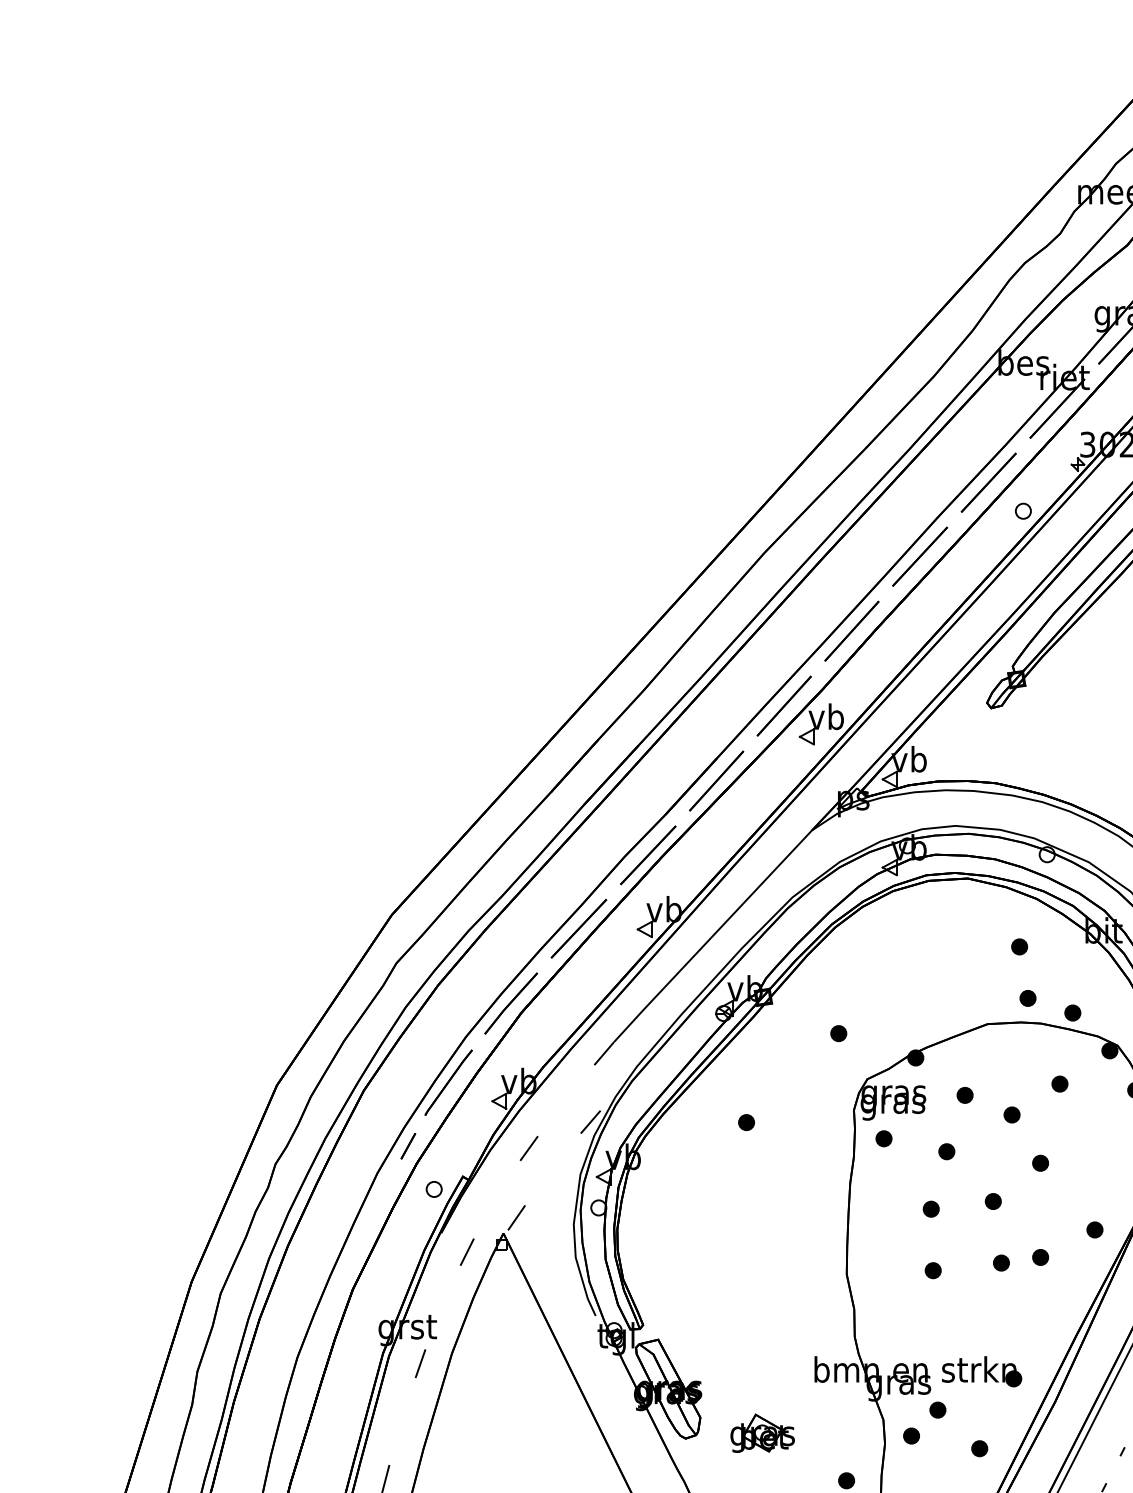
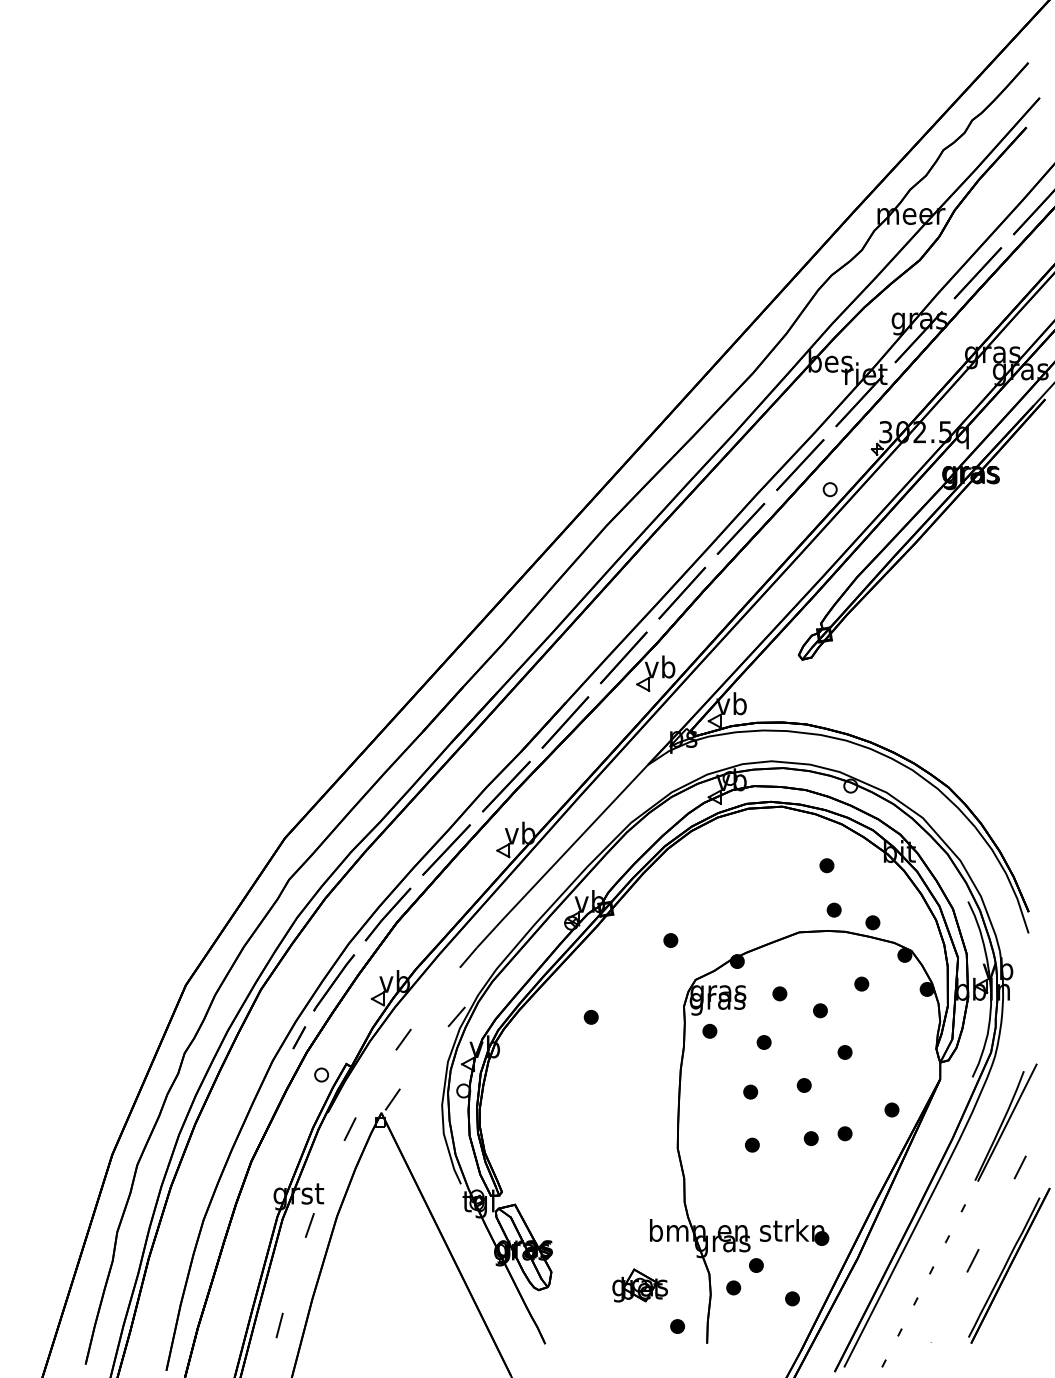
part: (761, 1433) -> (639, 1285), moved

